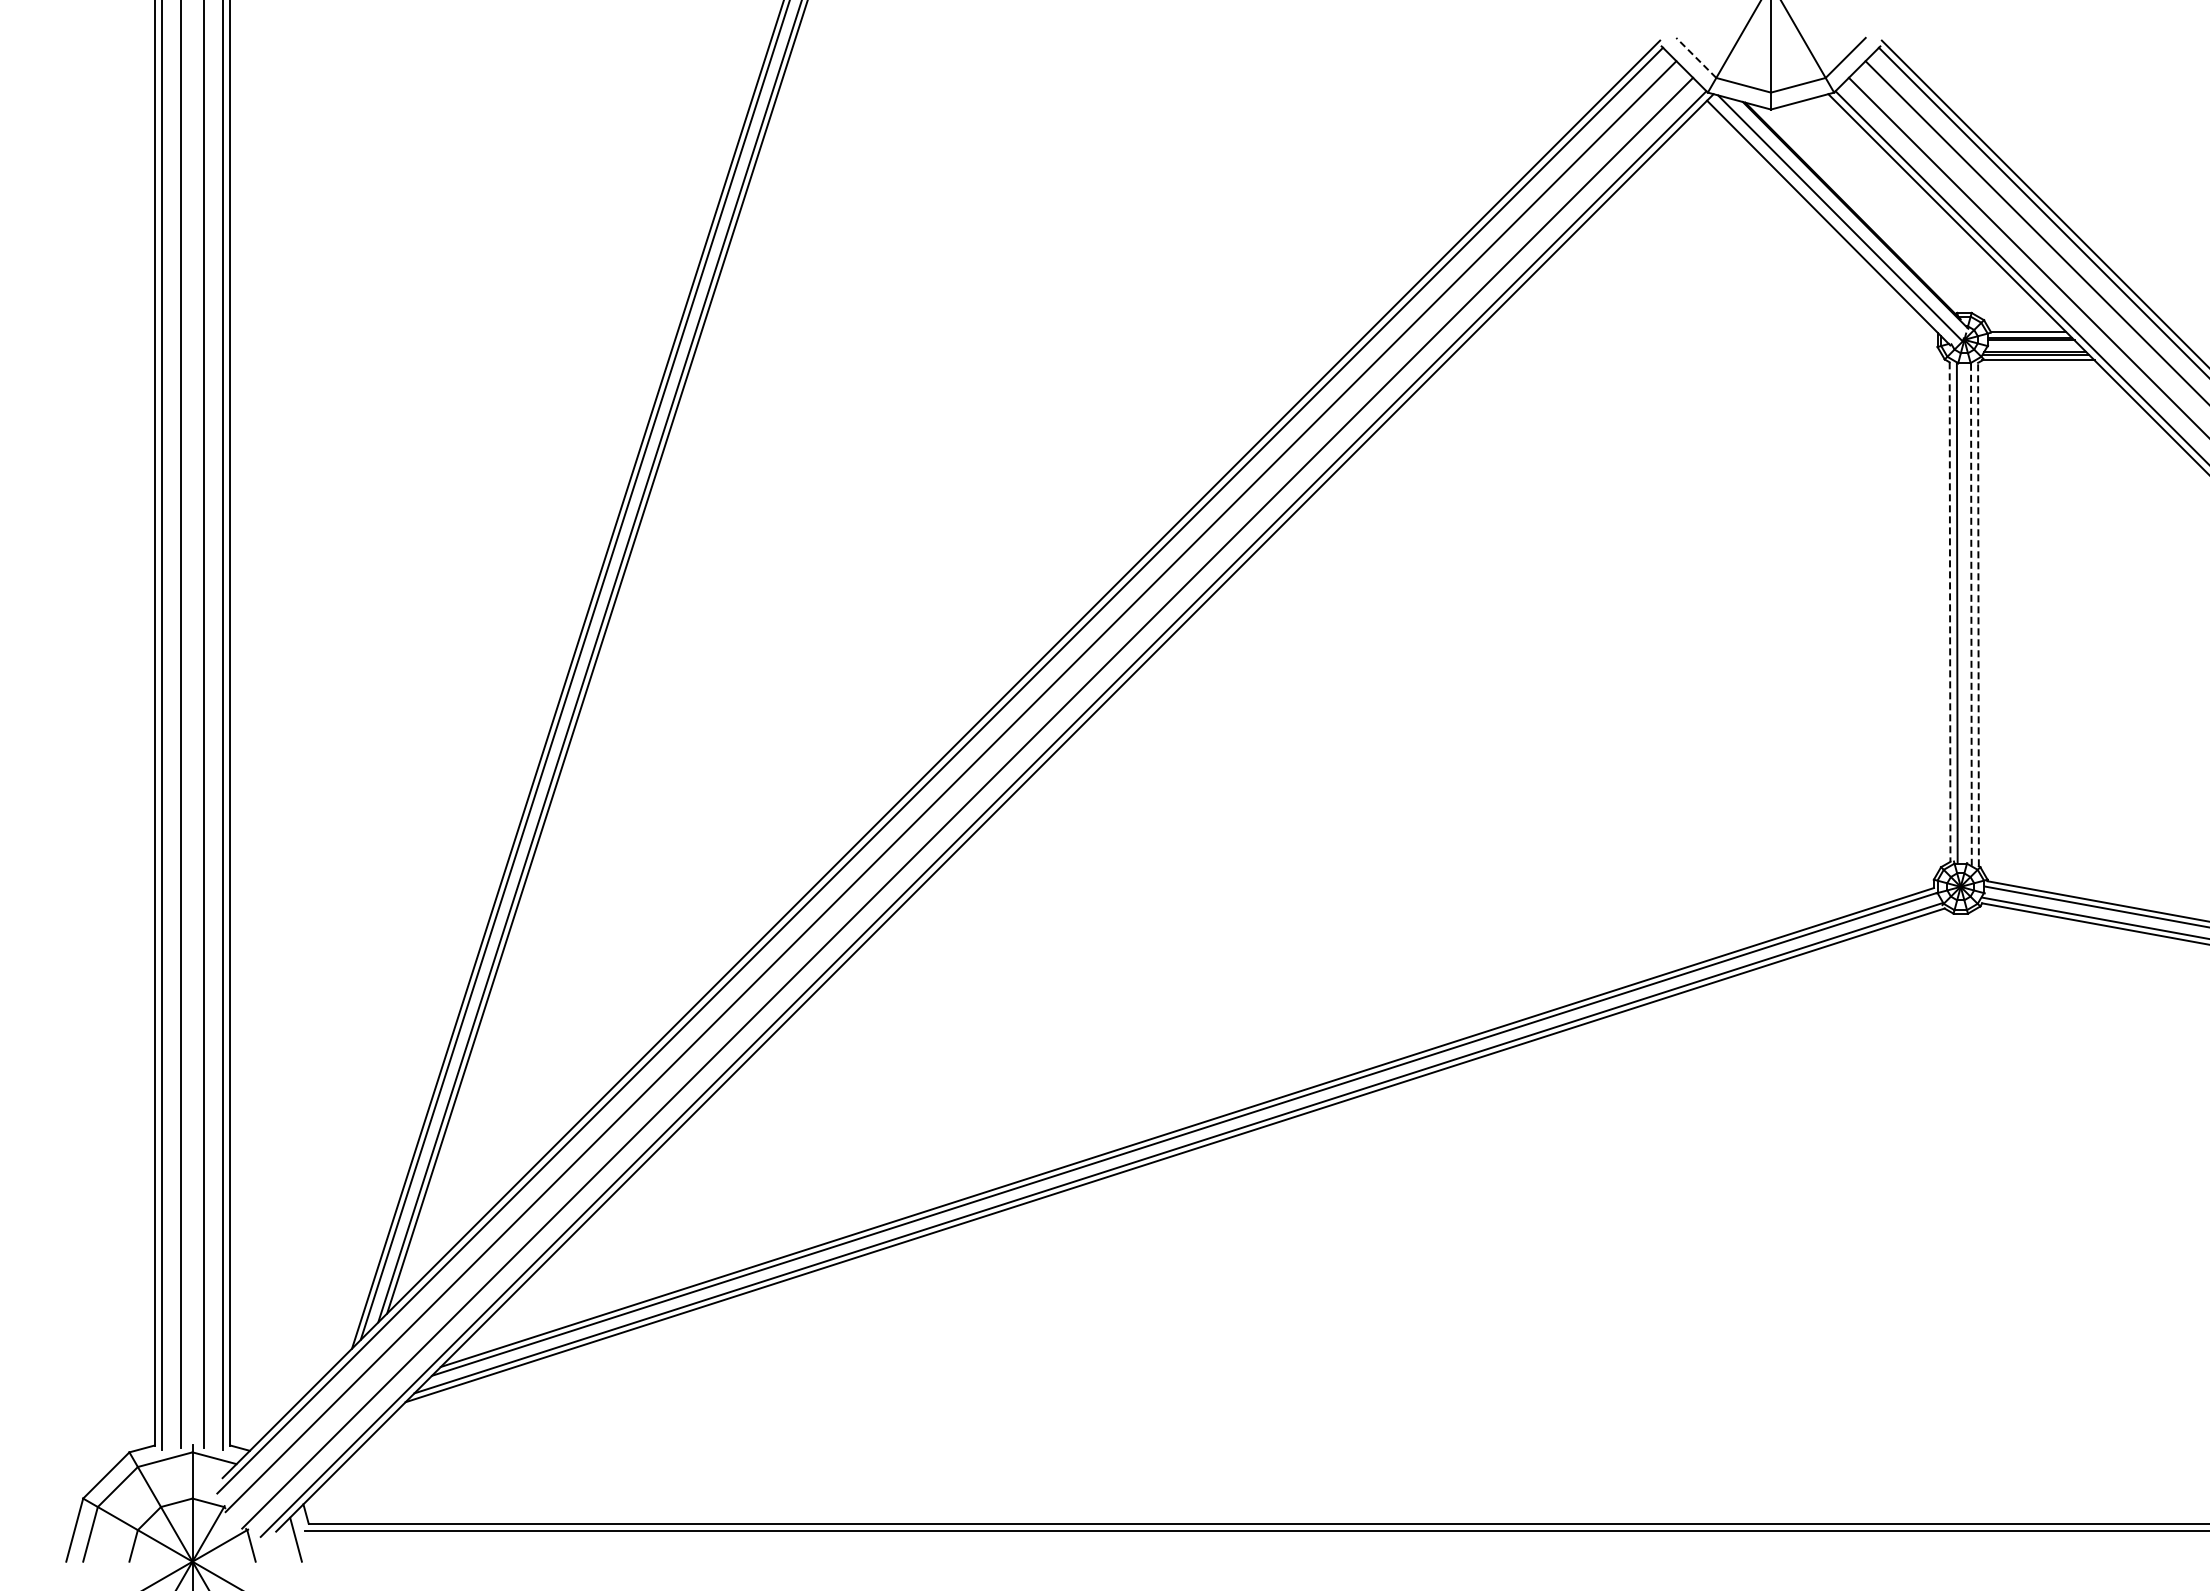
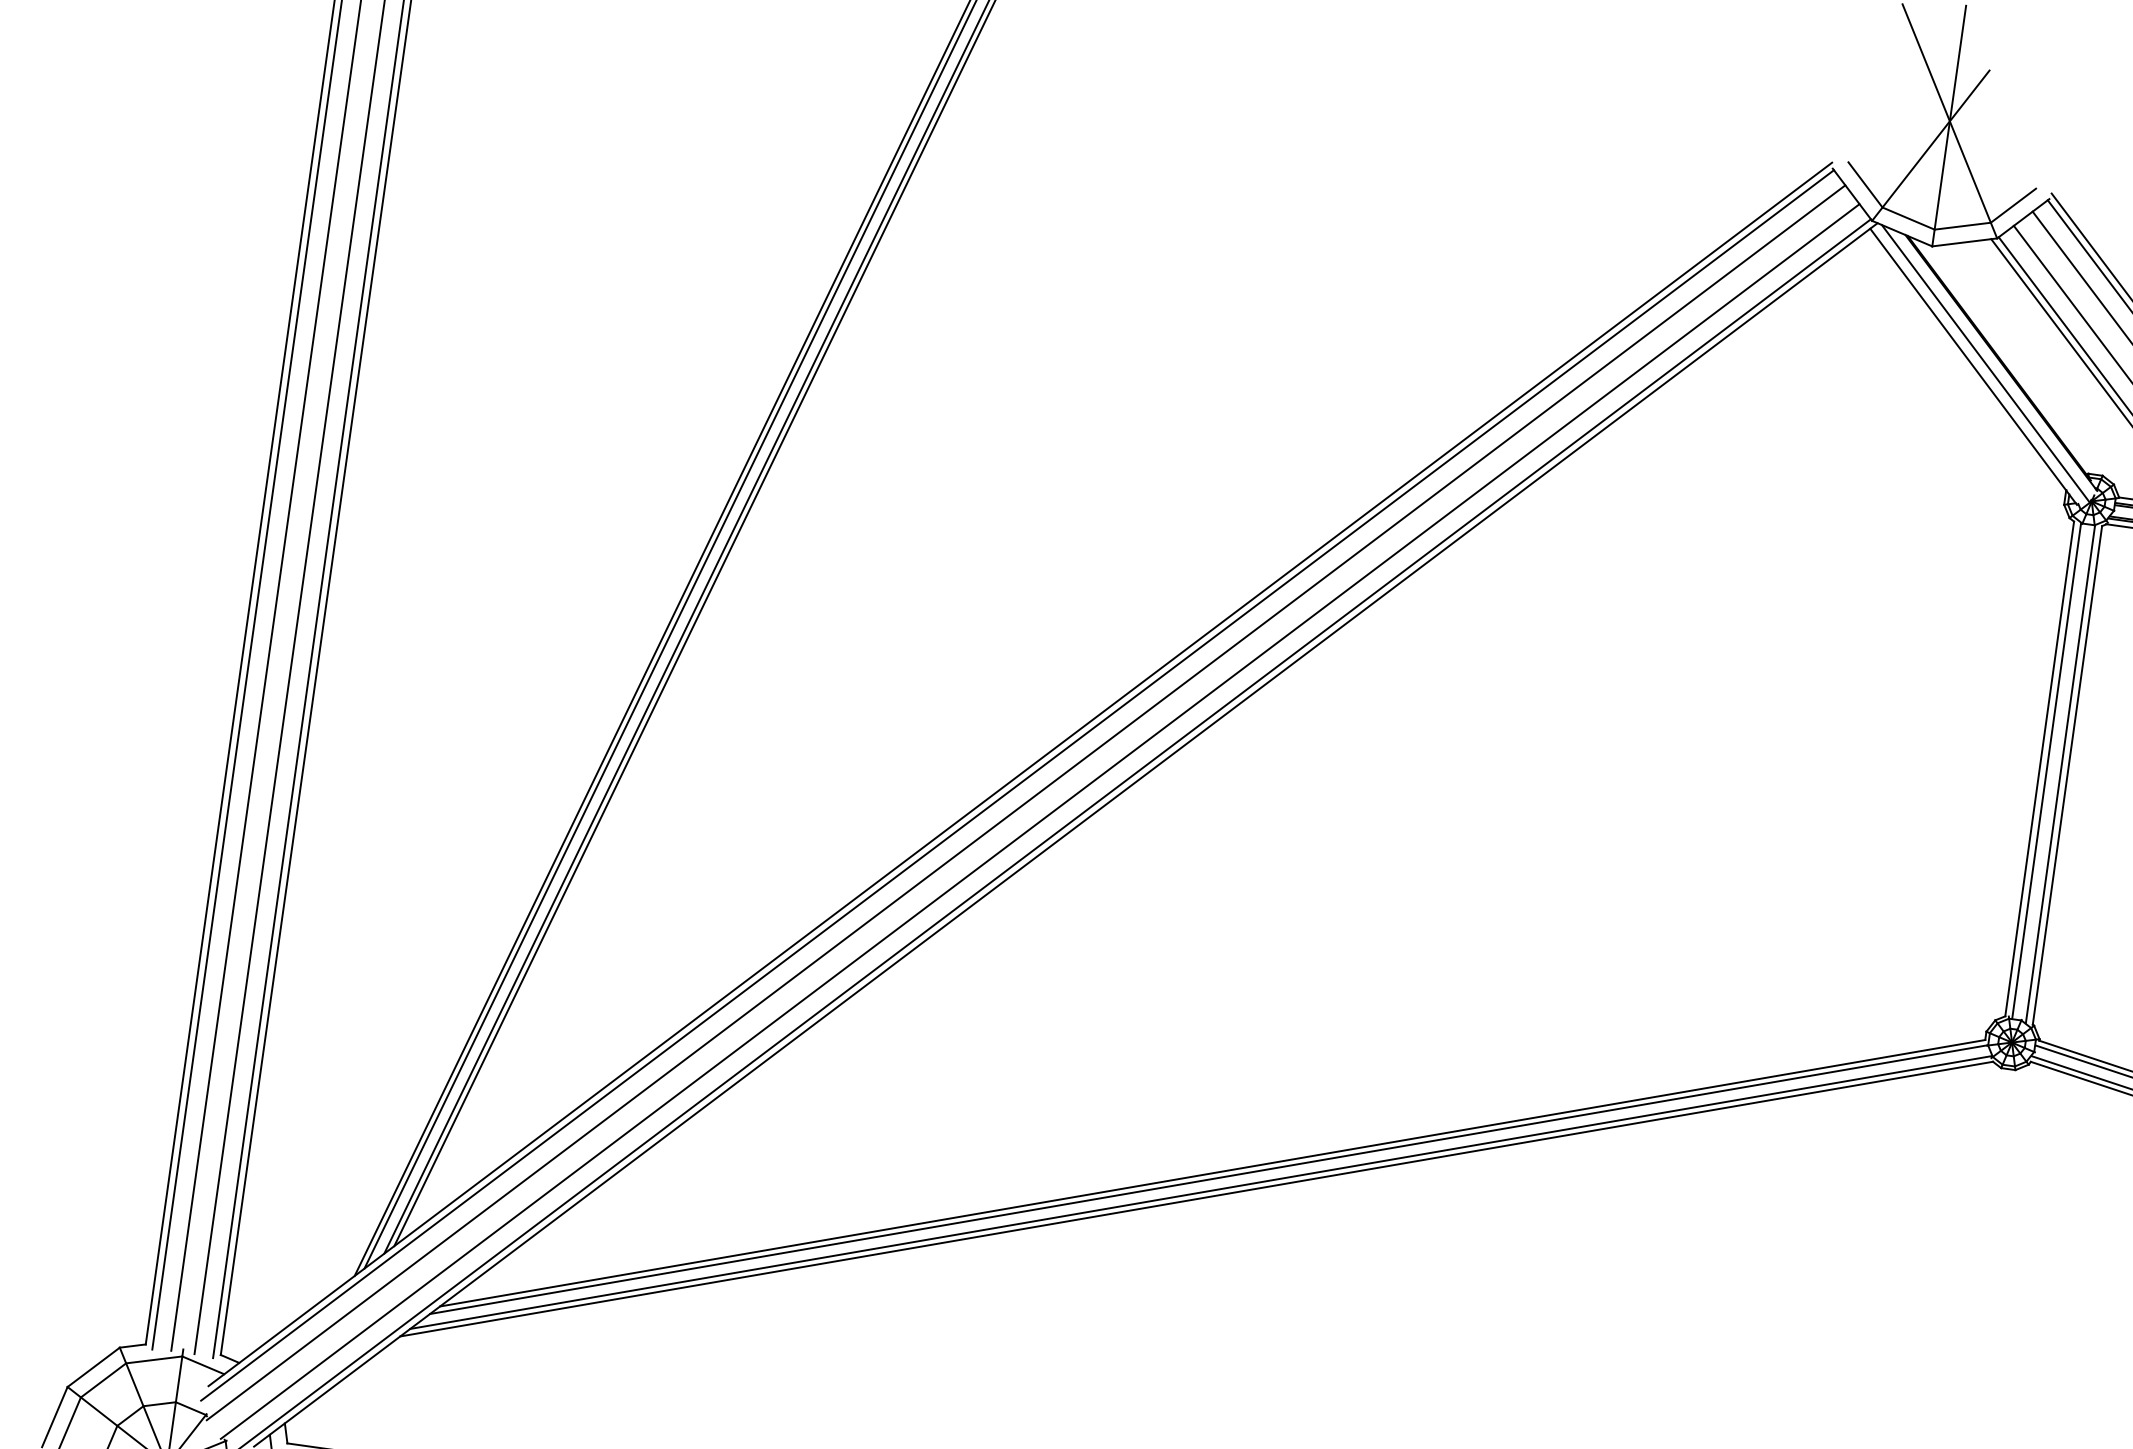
line: (1695, 57) -> (1864, 184), dashed -> solid
line: (1950, 612) -> (2040, 769), dashed -> solid
line: (1971, 614) -> (2060, 774), dashed -> solid
line: (1978, 614) -> (2067, 775), dashed -> solid

